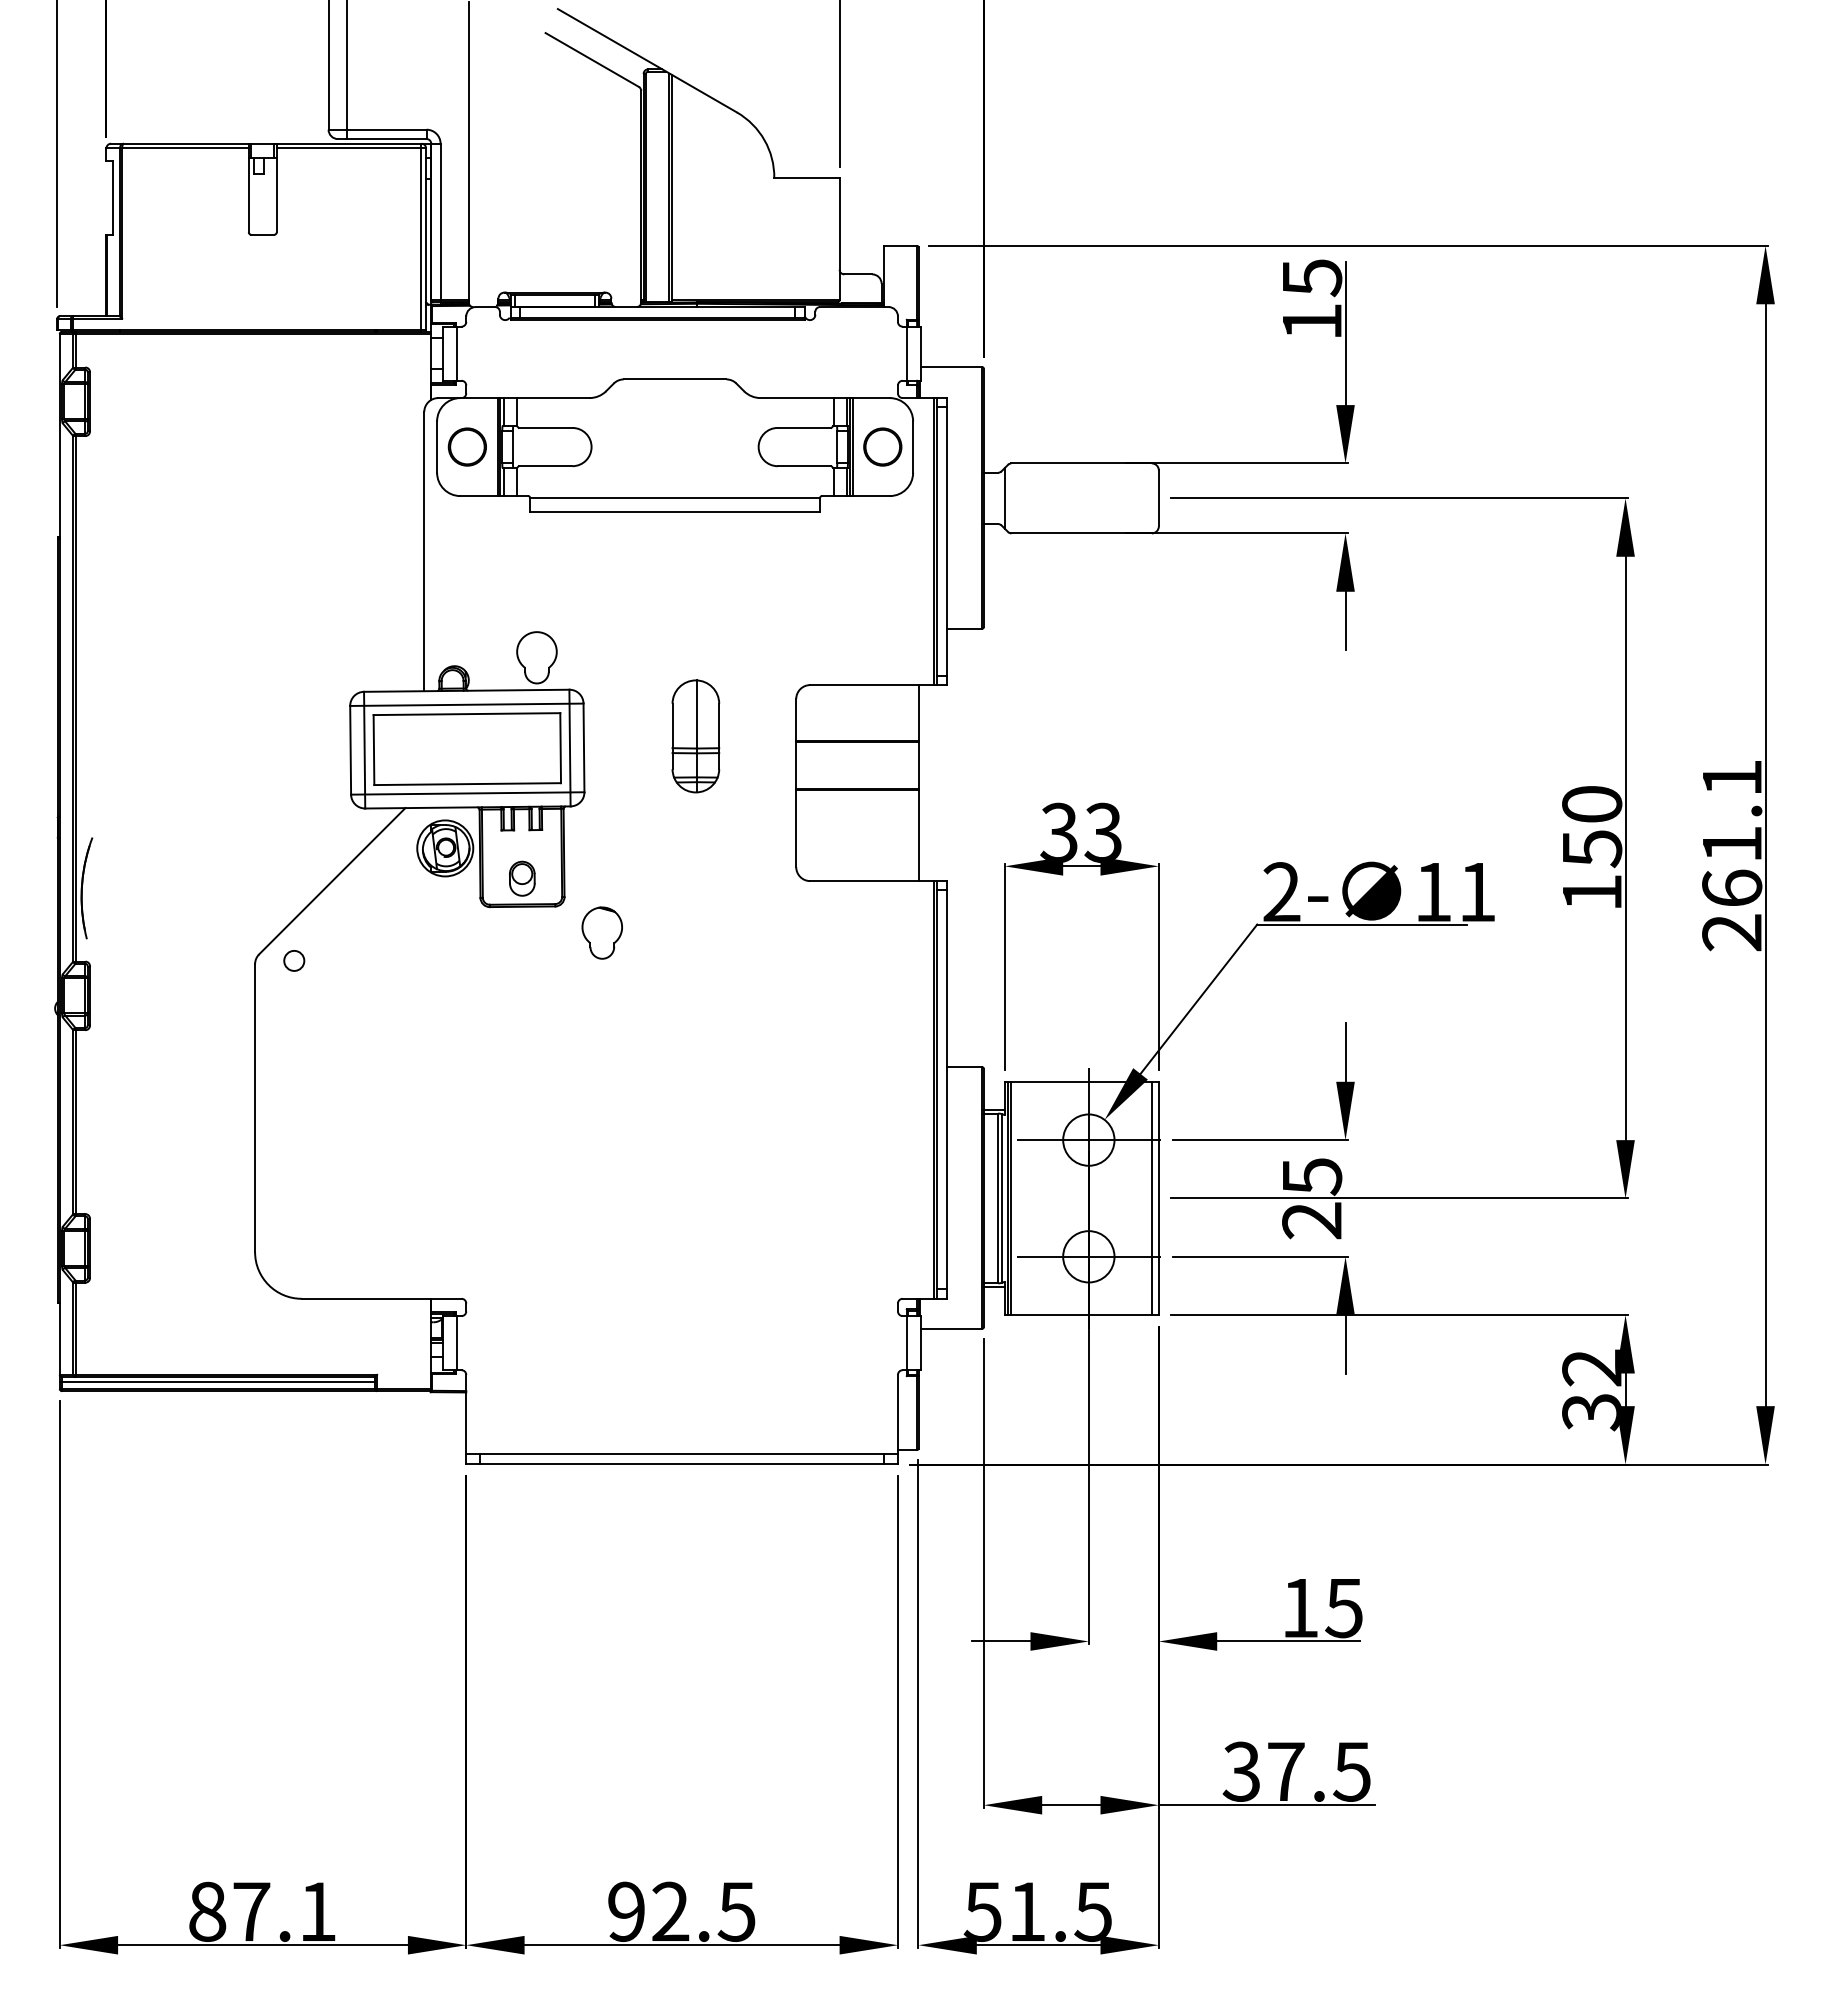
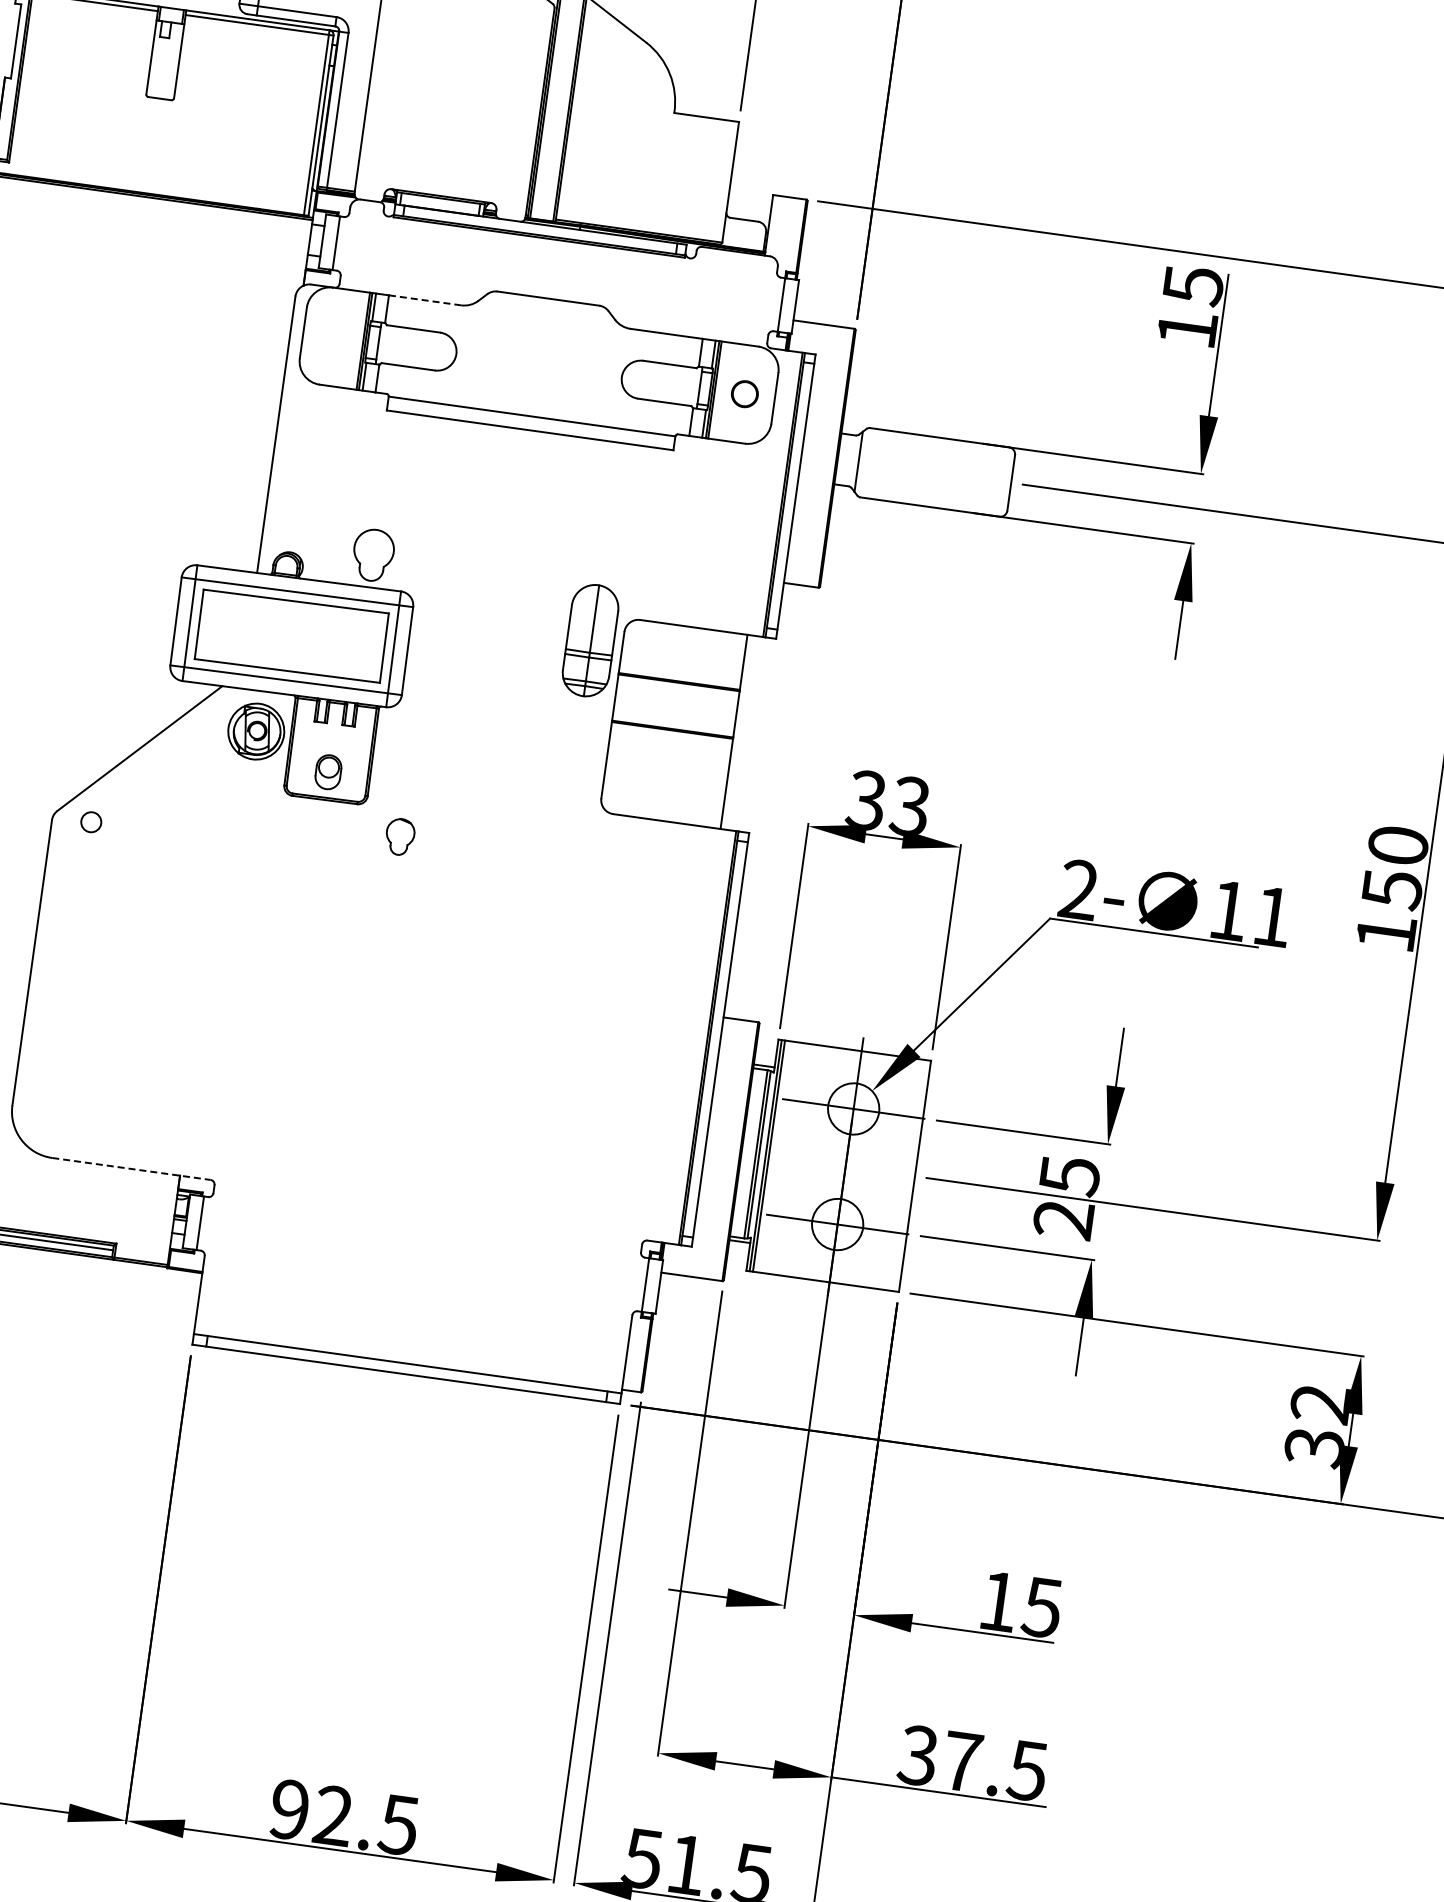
line: (553, 398) -> (425, 300), solid -> dashed
part: (466, 446) -> (332, 336), removed
circle: (882, 446) -> (744, 393), size x0.7
part: (695, 736) -> (590, 640), moved
part: (601, 932) -> (399, 836), size x0.7
line: (1151, 1198) -> (907, 1175), removed
line: (381, 1298) -> (131, 1168), solid -> dashed

